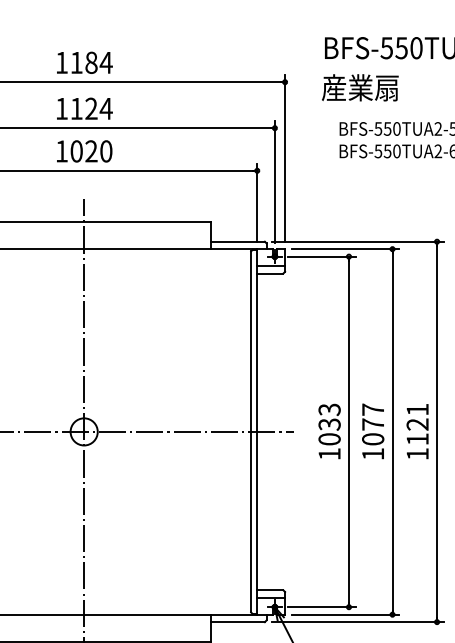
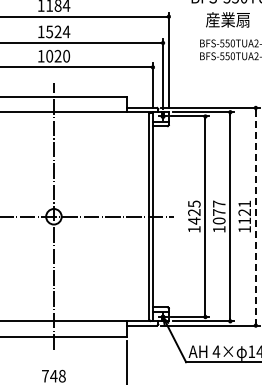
text: (359, 87) -> (227, 19), moved
text: (76, 108) -> (49, 31), 1124 -> 1524
text: (329, 424) -> (194, 212), 1033 -> 1425
line: (436, 433) -> (255, 217), solid -> dashed

